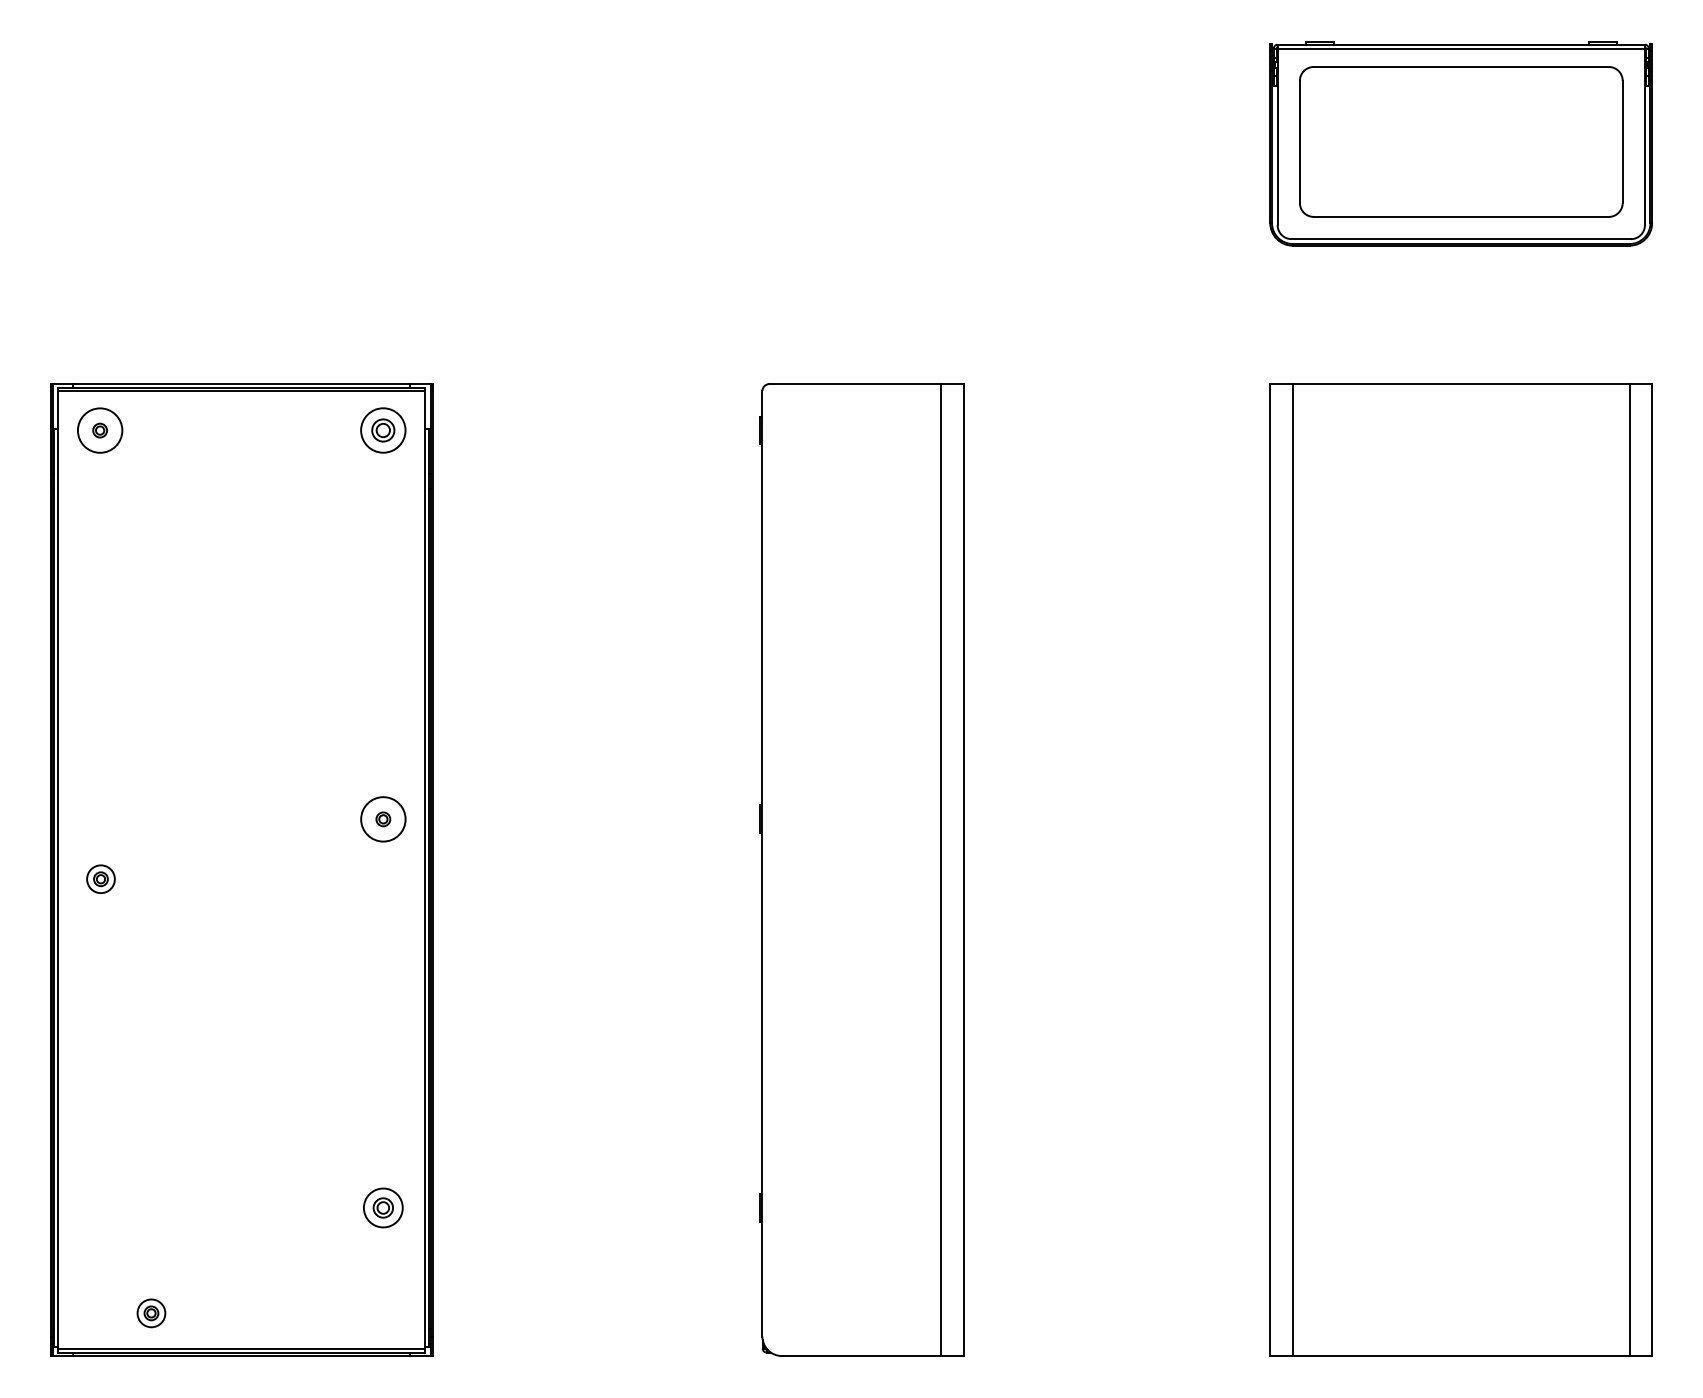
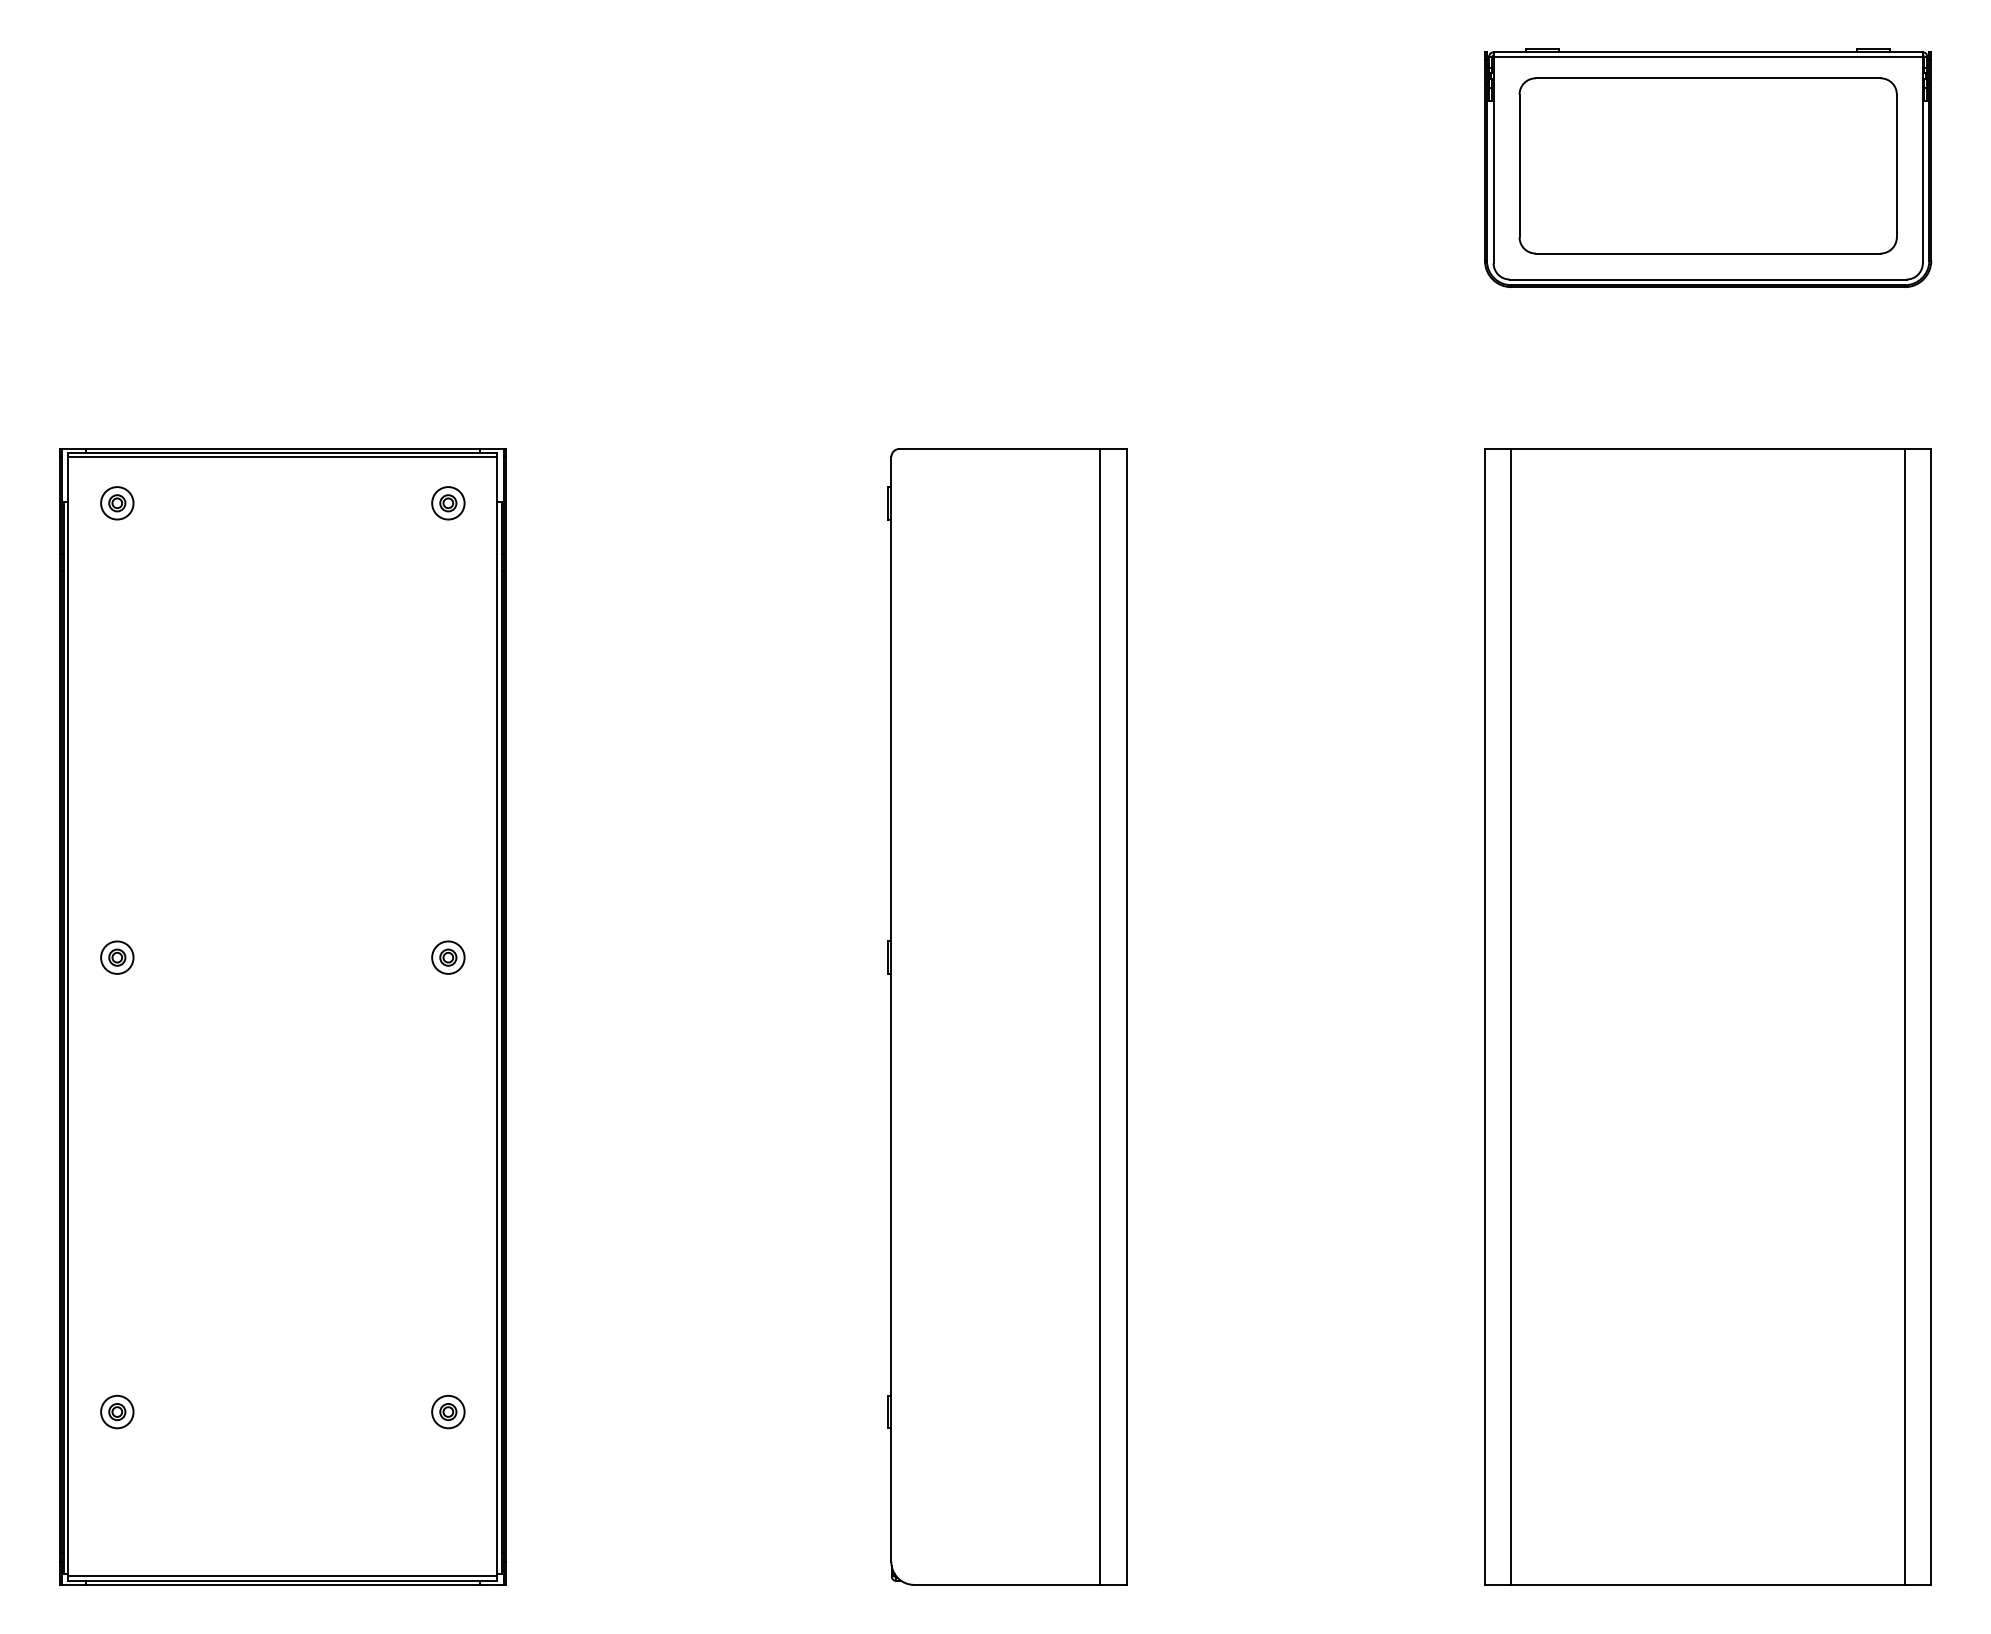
circle: (100, 430) -> (117, 503), size x0.62
part: (383, 430) -> (448, 503), size x0.62
circle: (383, 819) -> (448, 957), size x0.62
part: (101, 879) -> (117, 957), moved
part: (383, 1208) -> (448, 1412), size x0.71
part: (151, 1313) -> (117, 1412), moved

